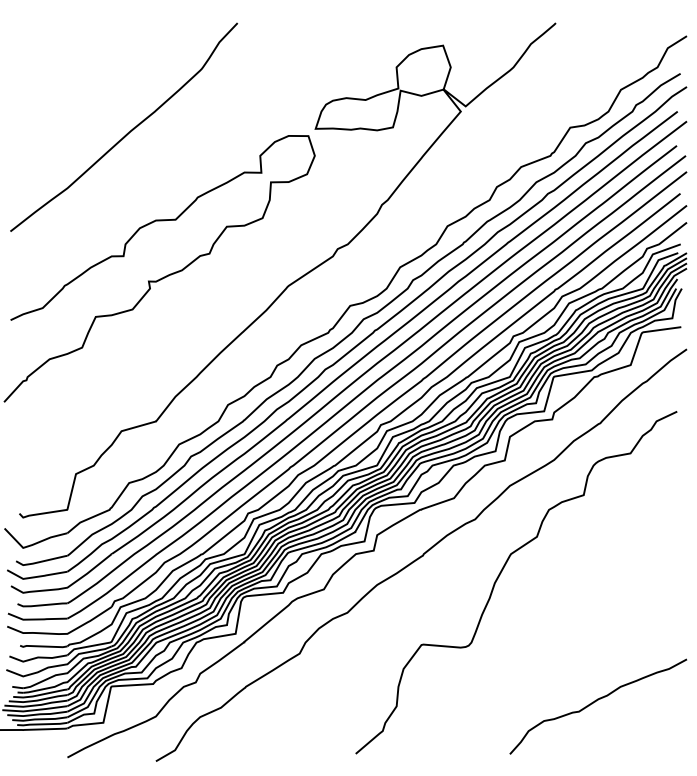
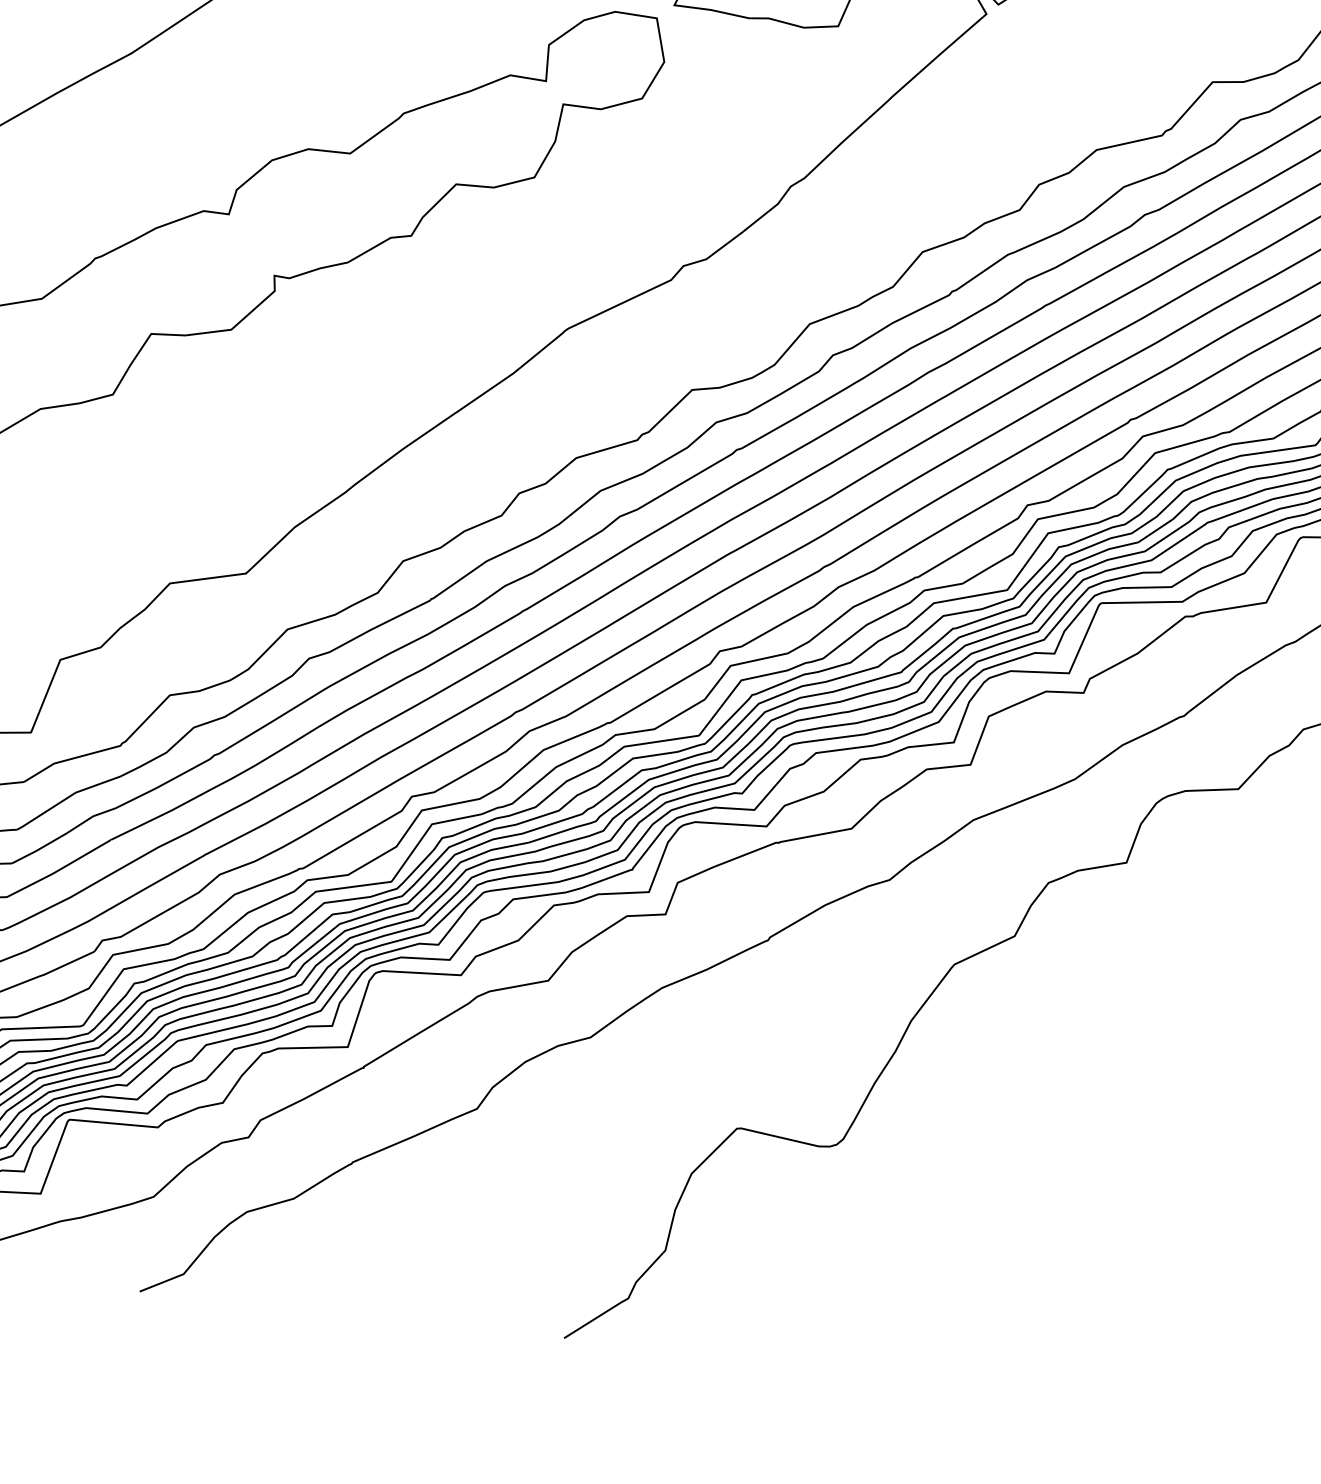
curve: (595, 702) -> (1086, 1304), removed

